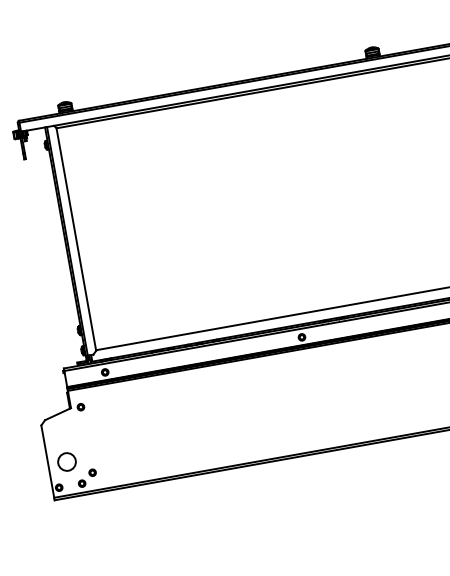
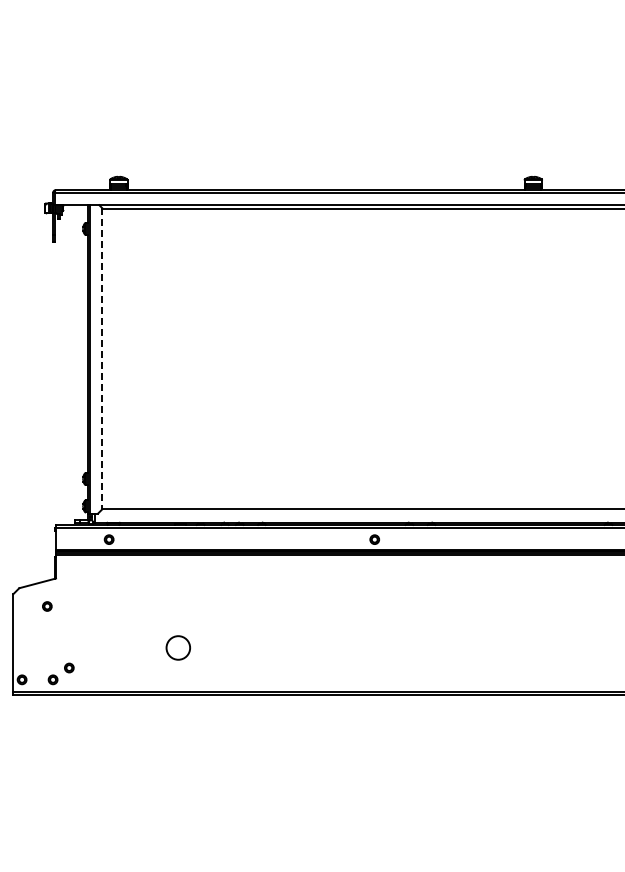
line: (76, 239) -> (102, 359), solid -> dashed
part: (81, 407) -> (47, 606), moved
circle: (66, 461) -> (177, 647), moved

